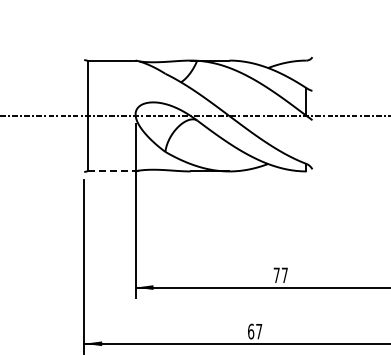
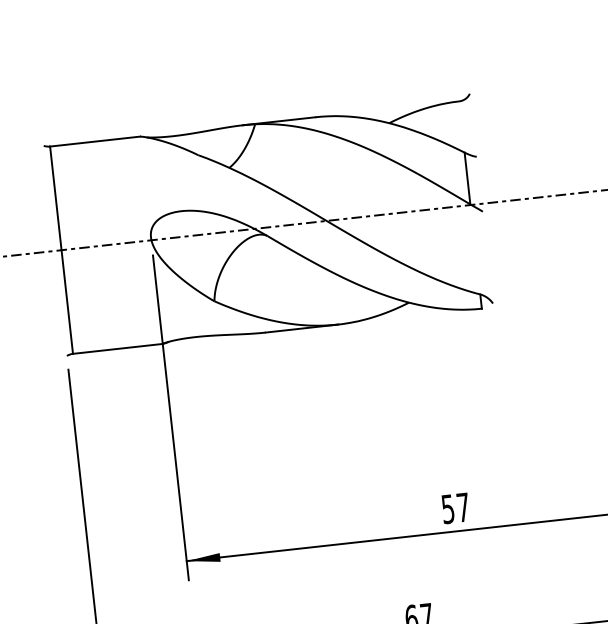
line: (112, 171) -> (119, 348), dashed -> solid
text: (276, 275) -> (447, 509), 77 -> 57

